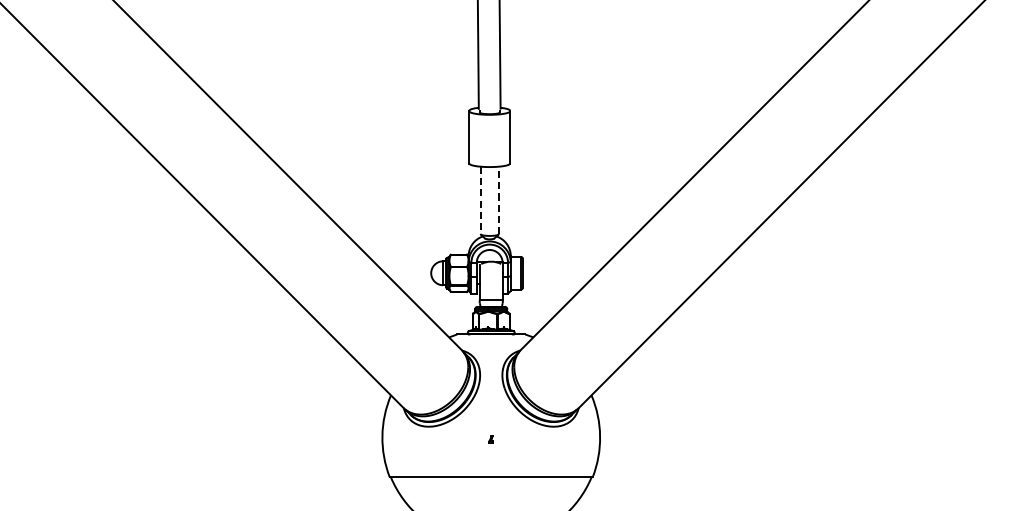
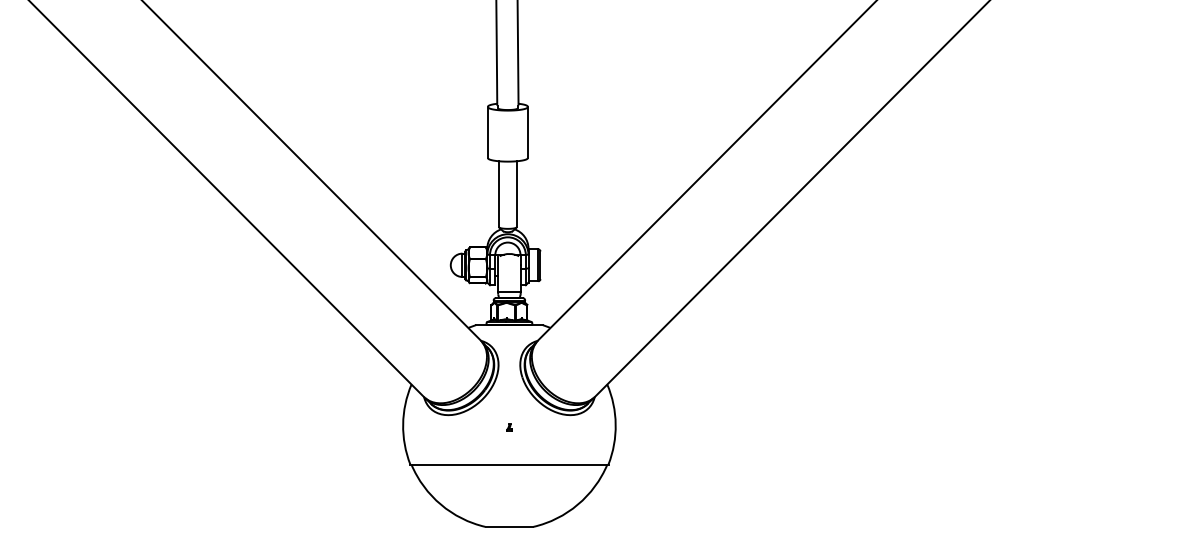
line: (498, 199) -> (516, 193), dashed -> solid
line: (481, 200) -> (499, 194), dashed -> solid

